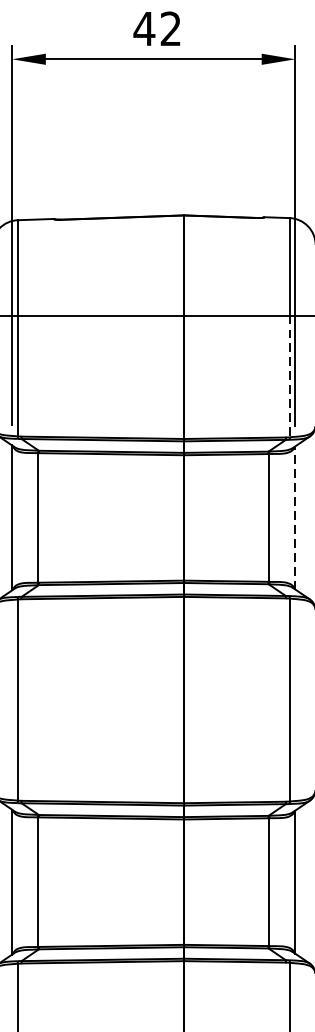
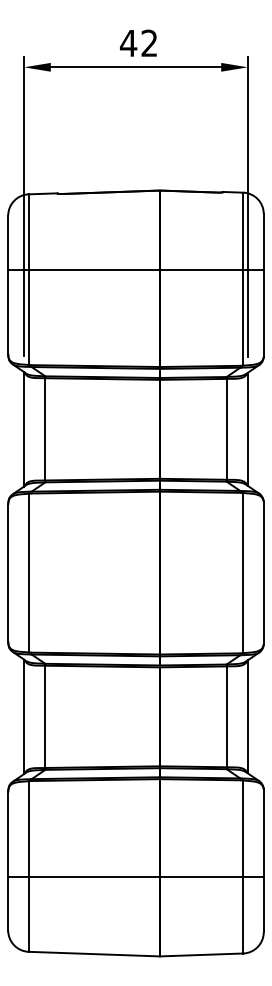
line: (289, 377) -> (243, 318), dashed -> solid
line: (295, 518) -> (247, 429), dashed -> solid

